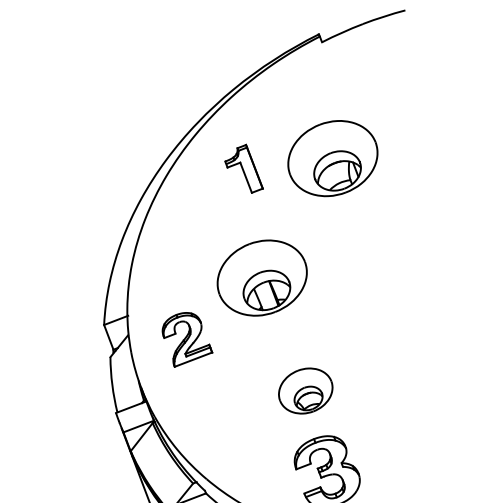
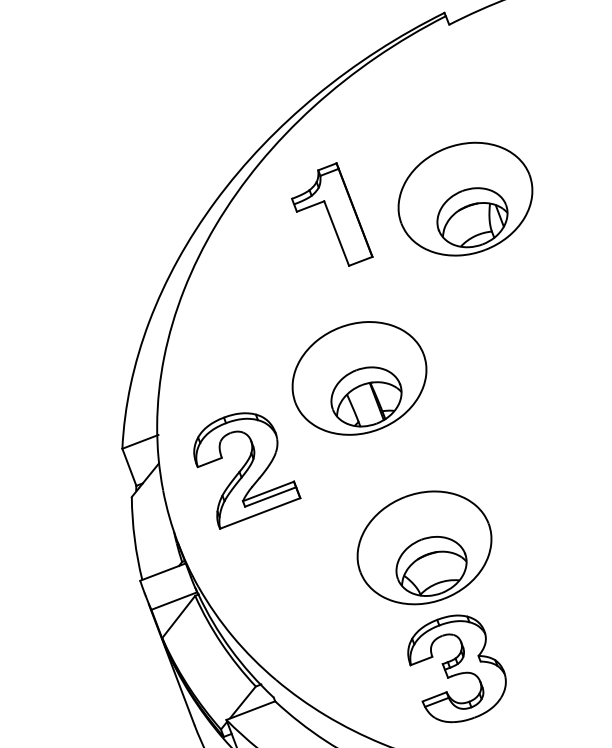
part: (243, 168) -> (331, 214), size x1.43
part: (187, 339) -> (247, 470), size x1.43
part: (305, 390) -> (424, 547), size x1.67

